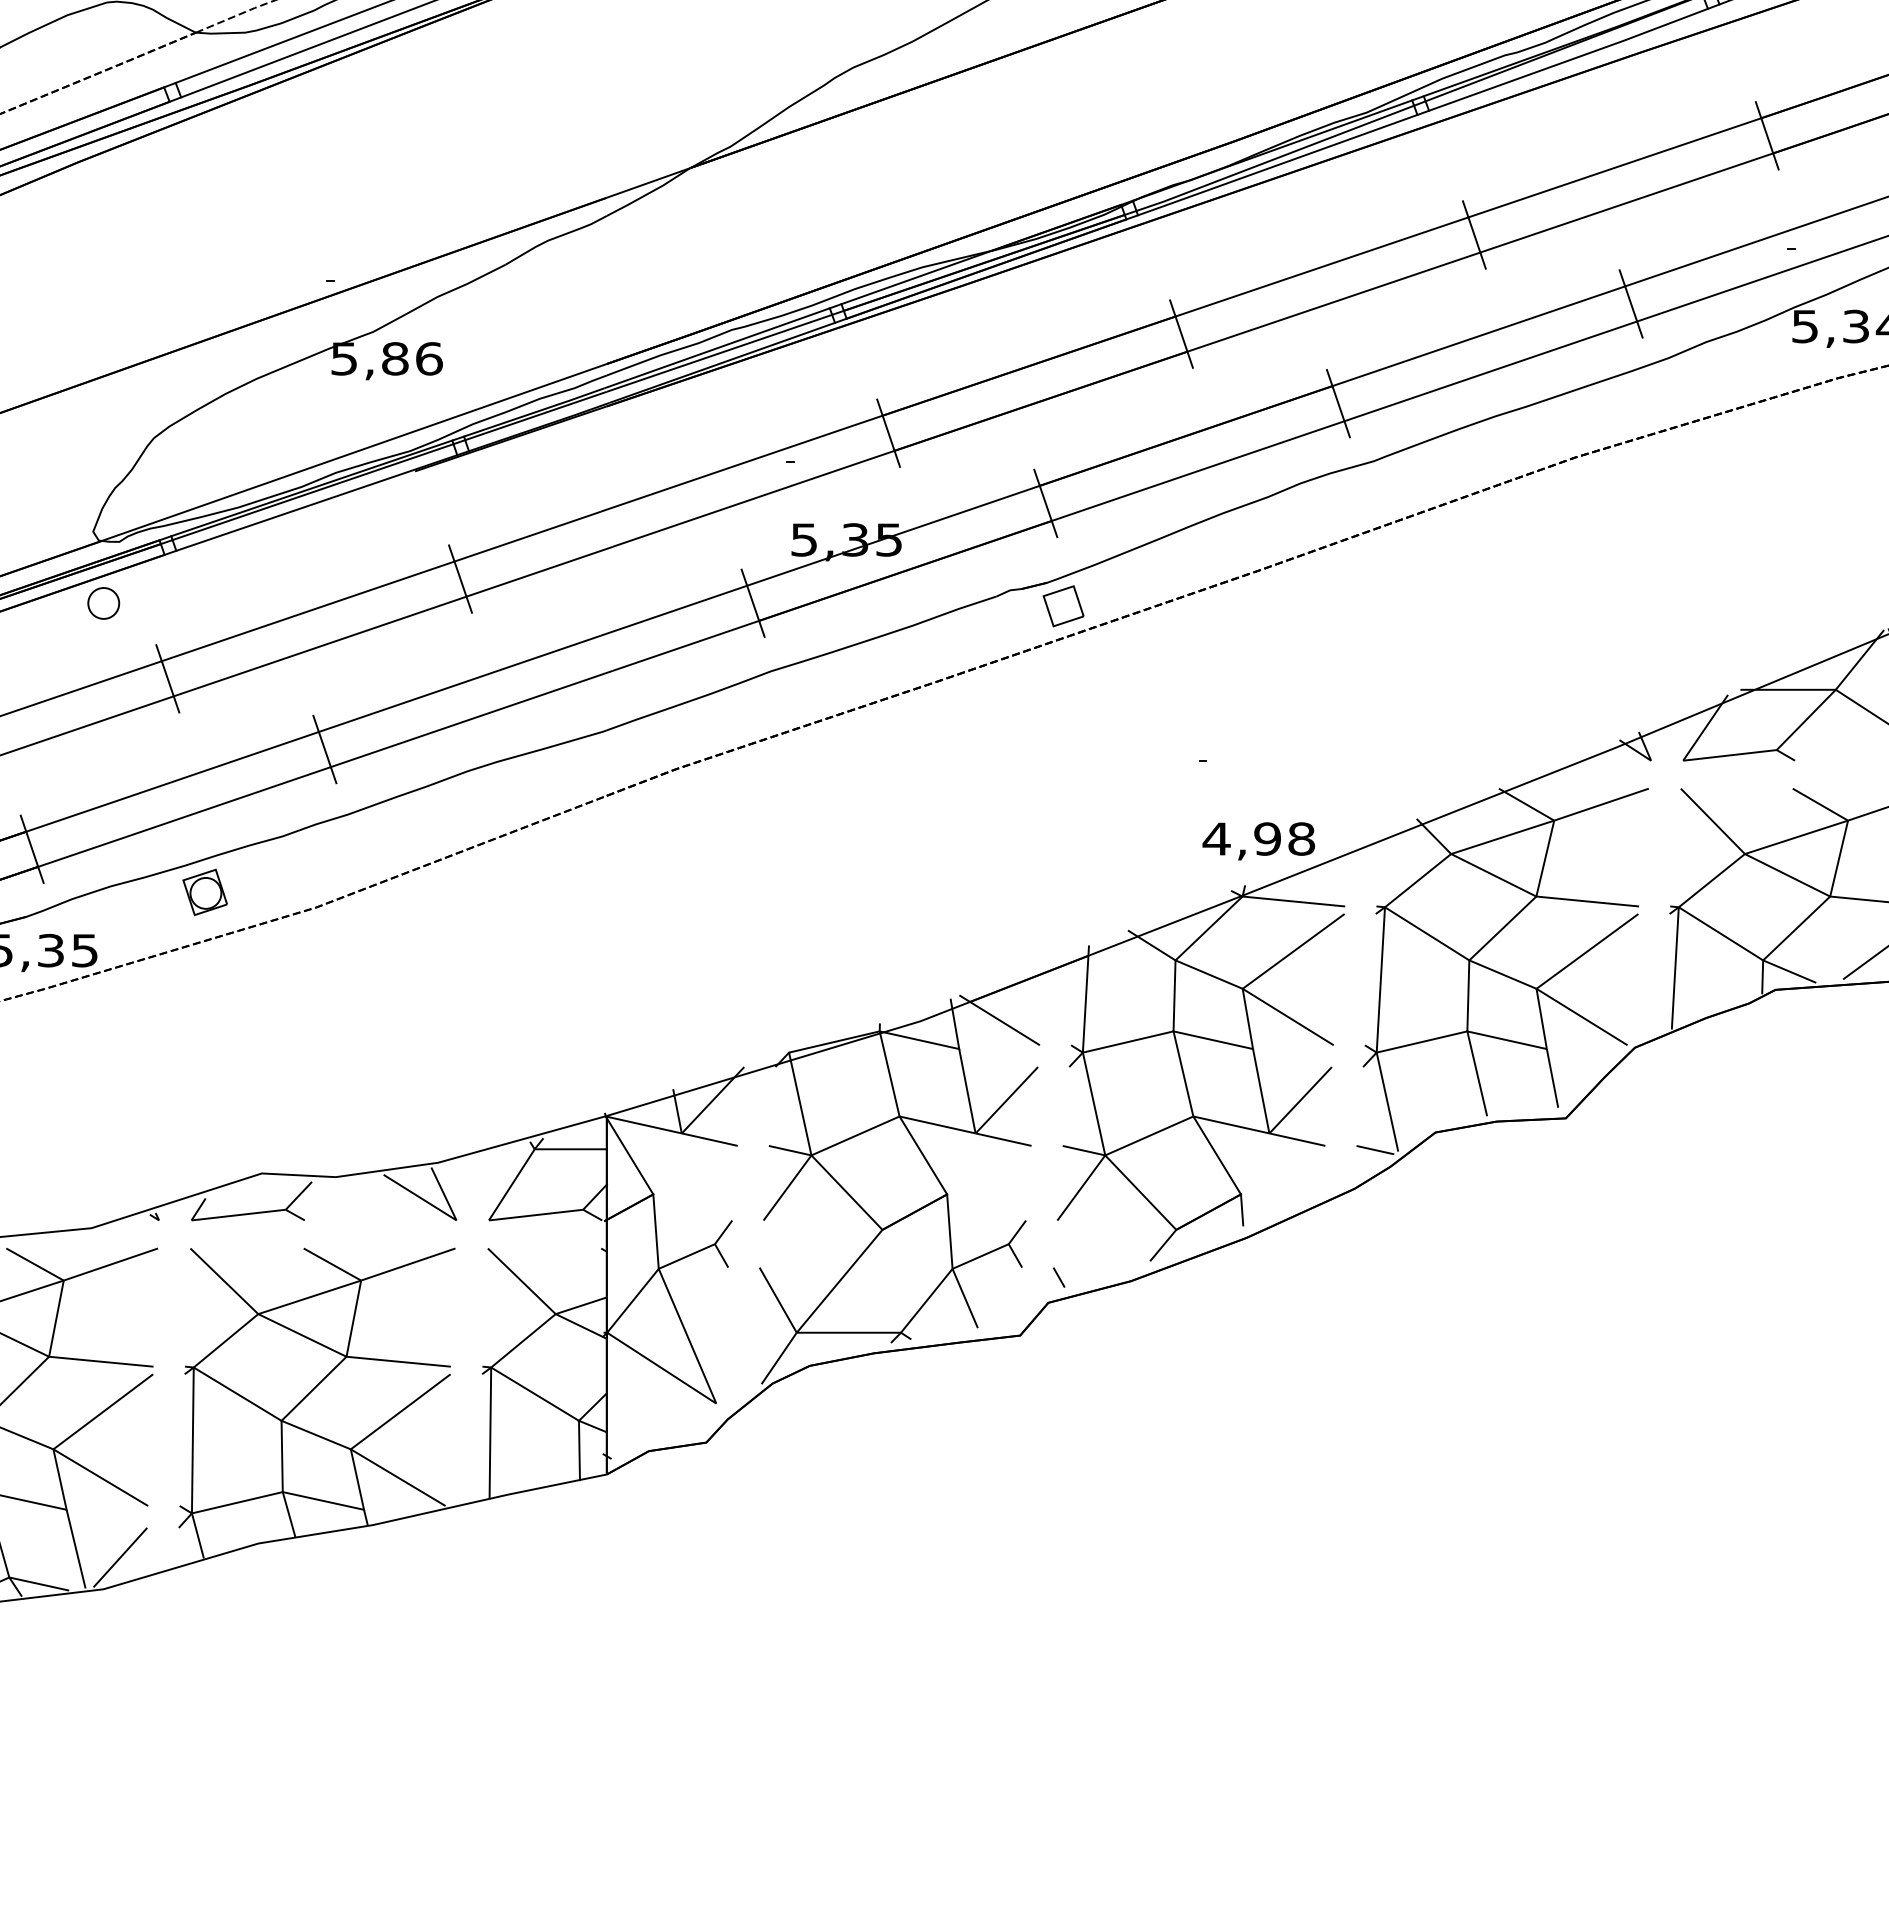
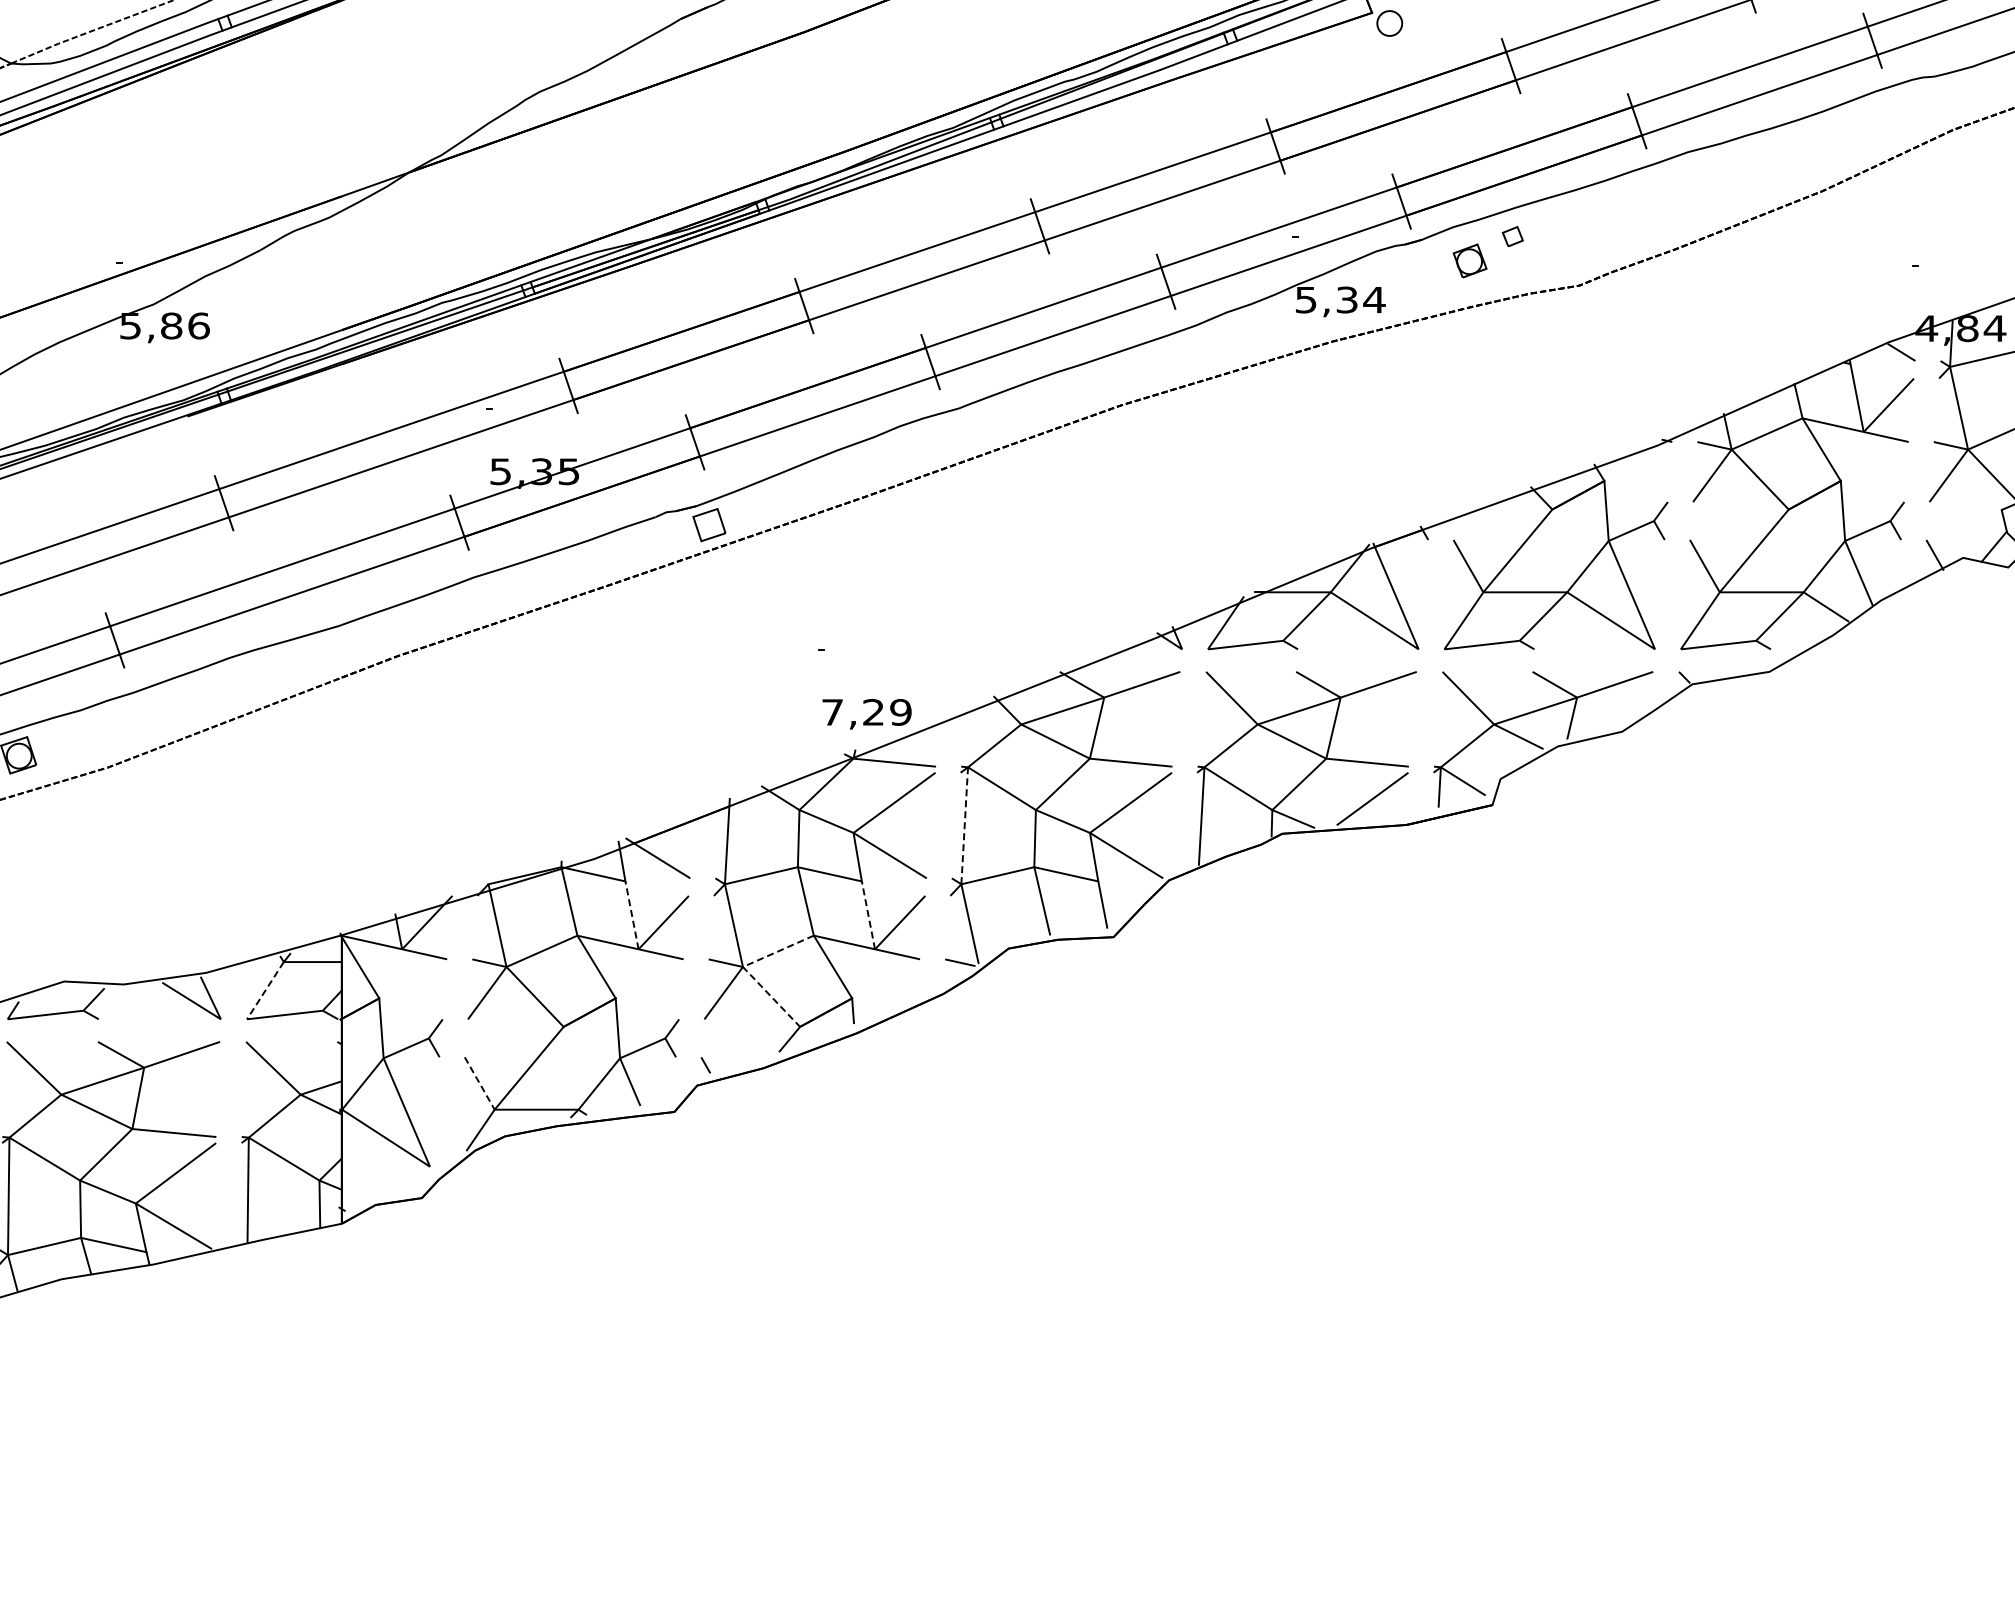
text: (1258, 839) -> (866, 712), 4,98 -> 7,29
line: (1380, 978) -> (964, 824), solid -> dashed
line: (968, 1091) -> (632, 915), solid -> dashed
line: (1261, 1091) -> (868, 915), solid -> dashed
line: (1105, 1156) -> (743, 967), solid -> dashed
line: (511, 1185) -> (265, 991), solid -> dashed
line: (779, 1300) -> (480, 1083), solid -> dashed

